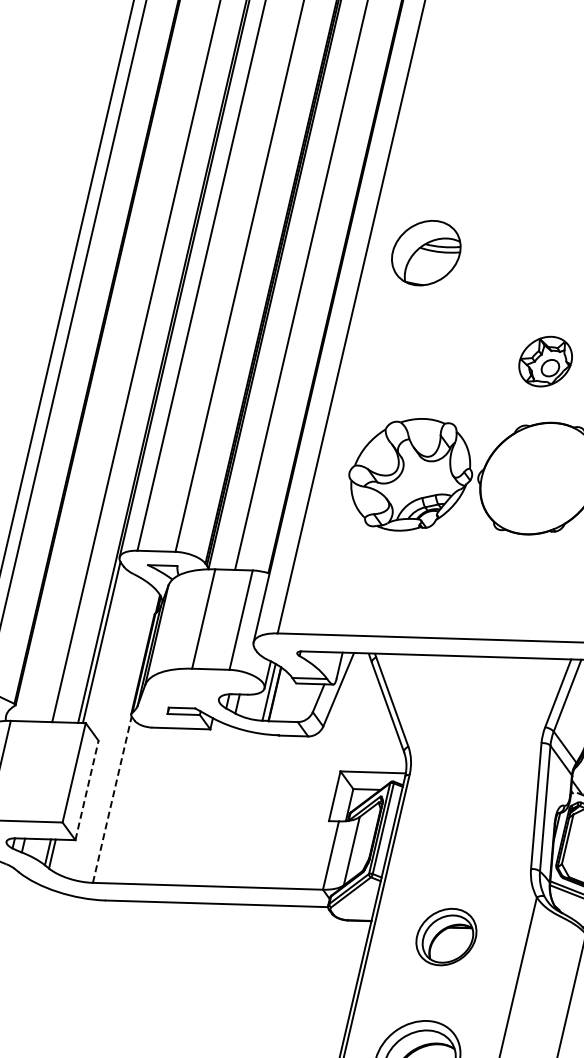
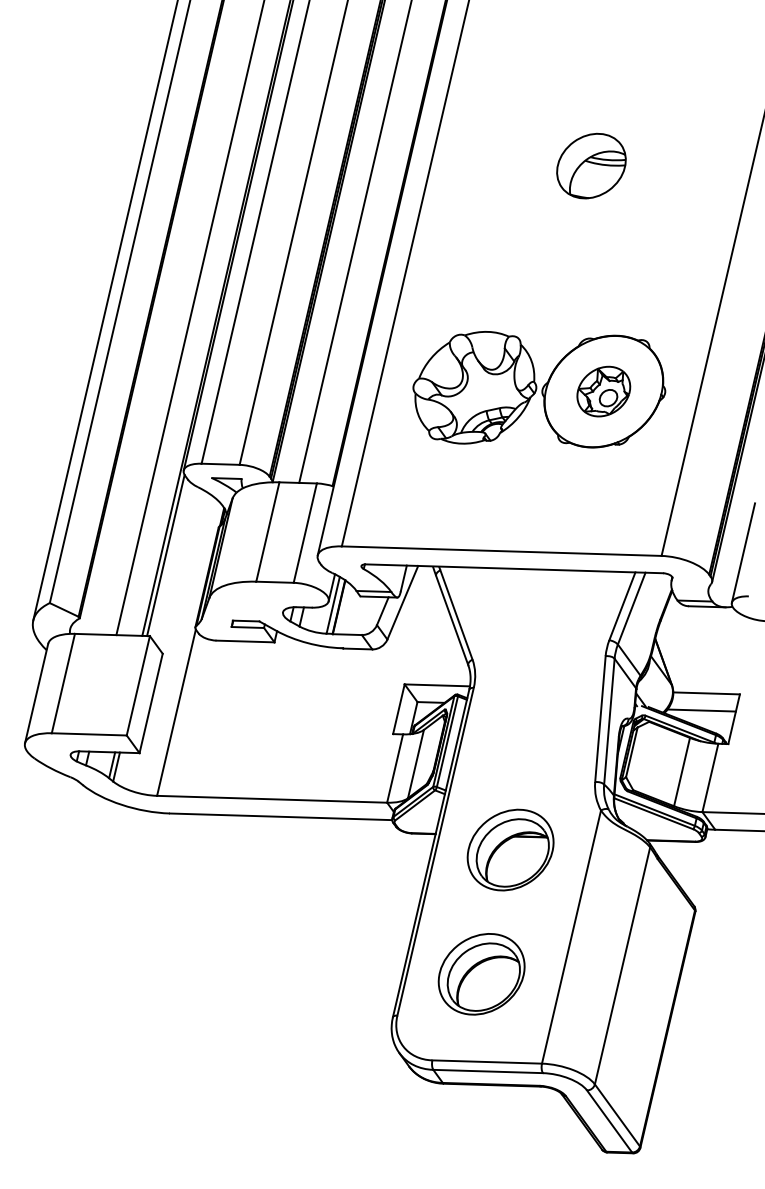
part: (426, 252) -> (591, 165), moved
part: (545, 361) -> (603, 391), moved
line: (87, 789) -> (151, 702), dashed -> solid
line: (112, 799) -> (176, 712), dashed -> solid
part: (446, 936) -> (510, 849), size x1.43

